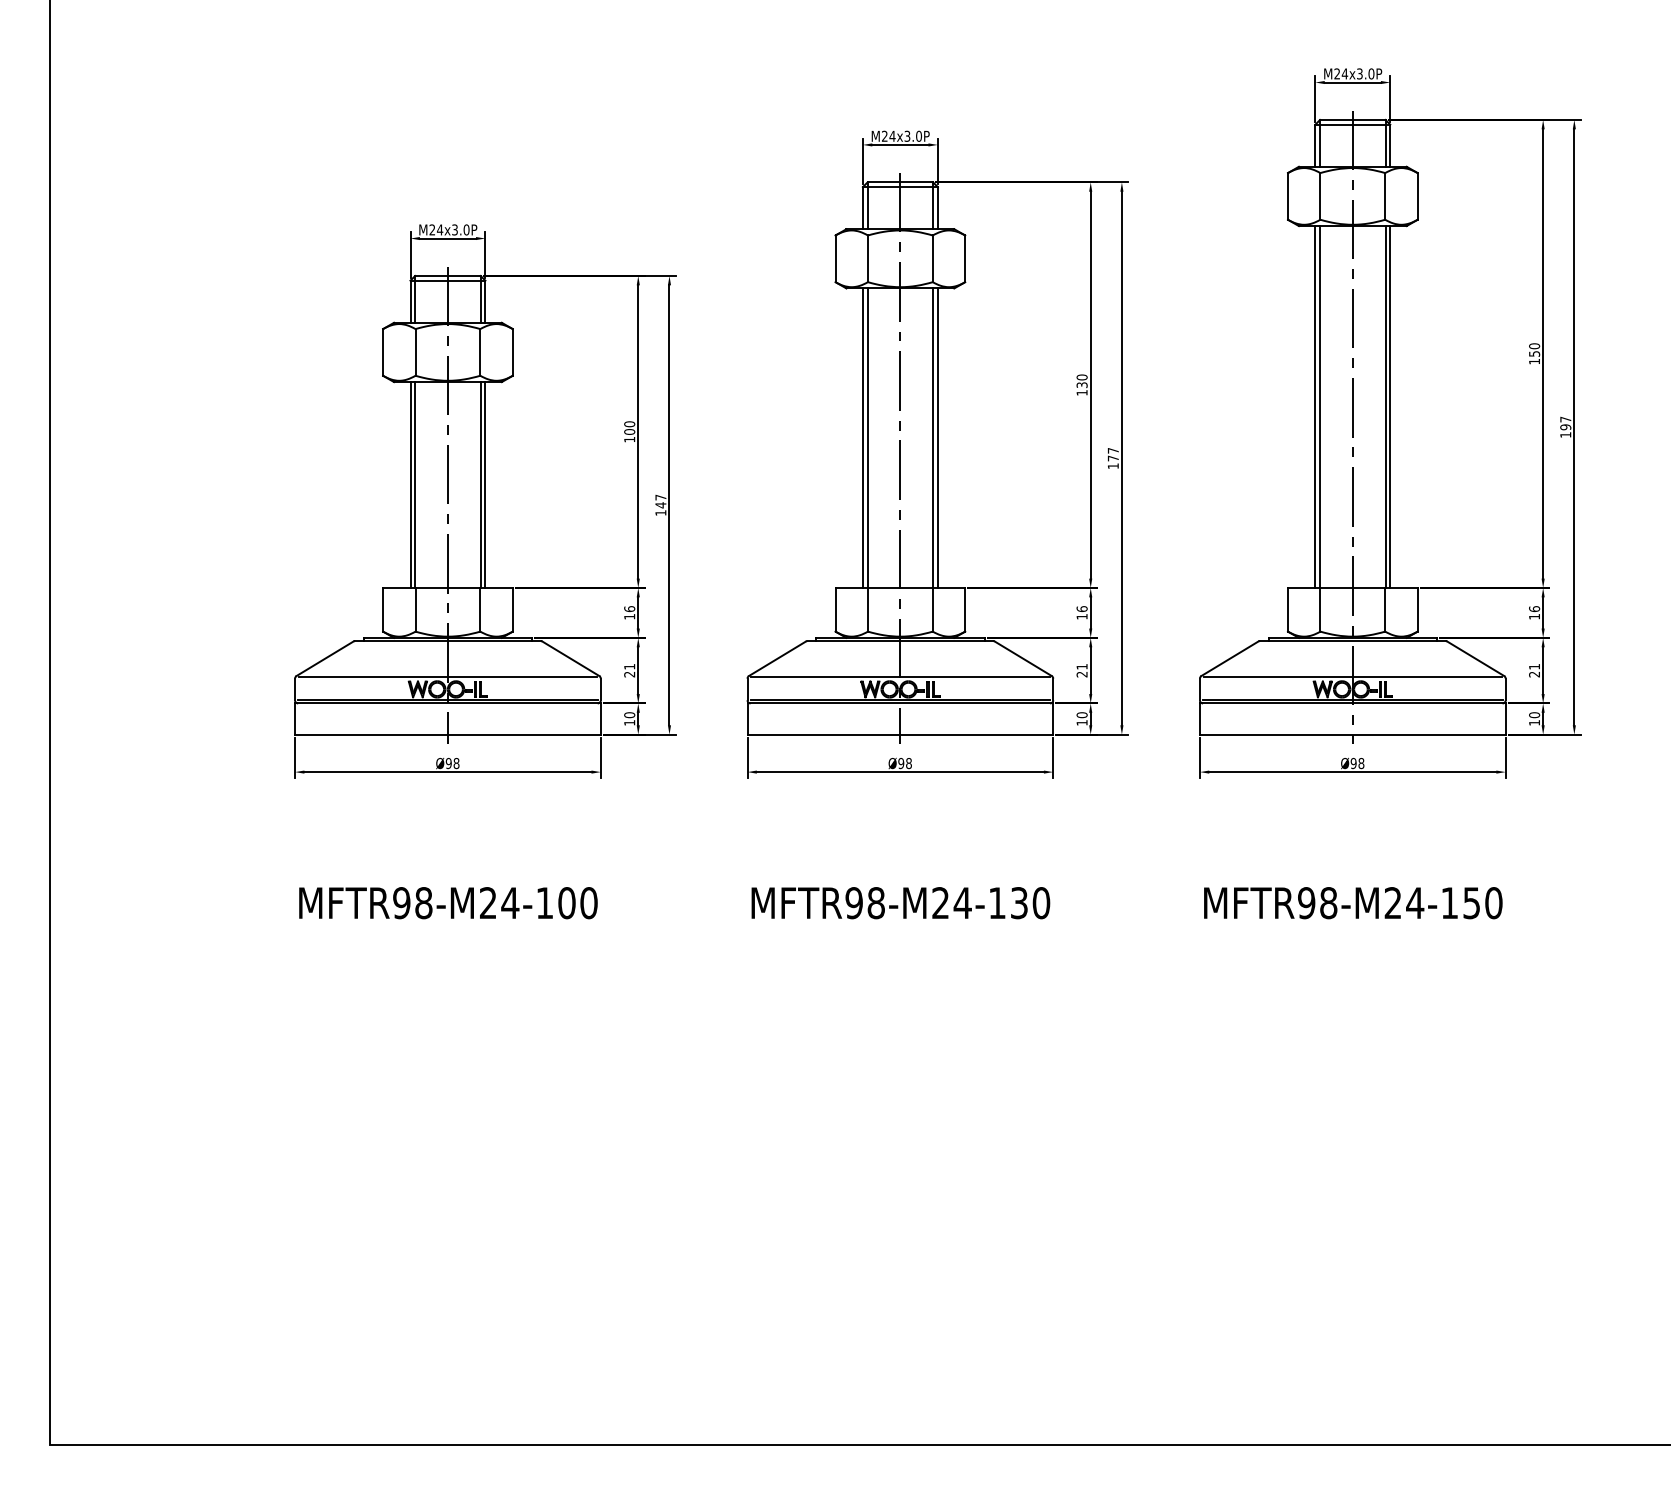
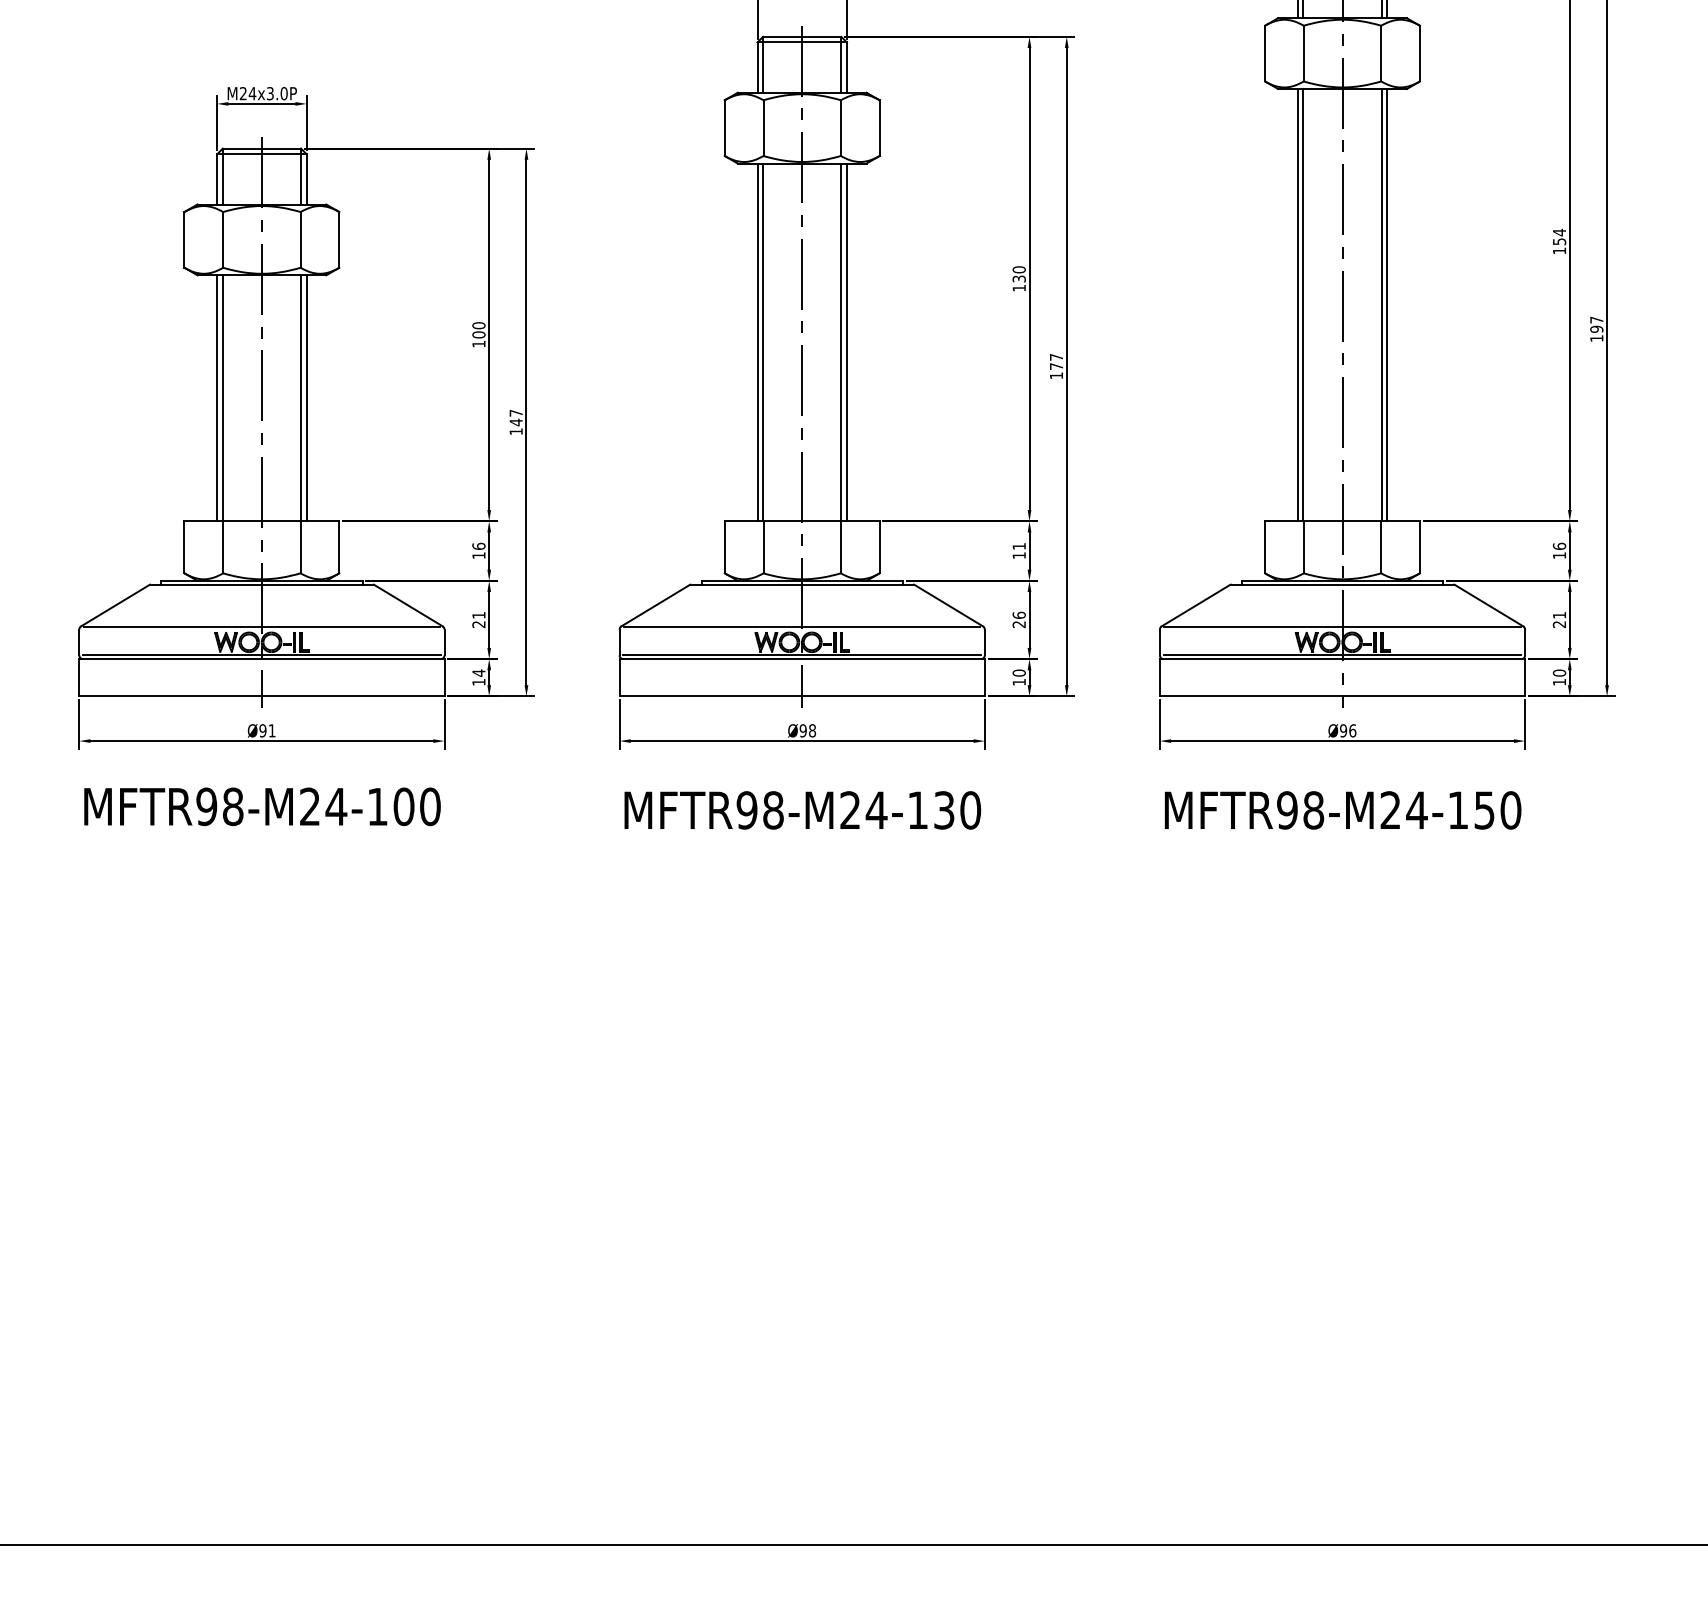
text: (1534, 346) -> (1559, 232), 150 -> 154
text: (1081, 609) -> (1018, 546), 16 -> 11
text: (1081, 666) -> (1018, 614), 21 -> 26
text: (629, 715) -> (478, 673), 10 -> 14
text: (1361, 762) -> (1352, 729), Ø98 -> Ø96
text: (456, 763) -> (272, 730), Ø98 -> Ø91
text: (448, 903) -> (262, 807), moved
text: (900, 903) -> (802, 810), moved
text: (1353, 903) -> (1343, 810), moved

